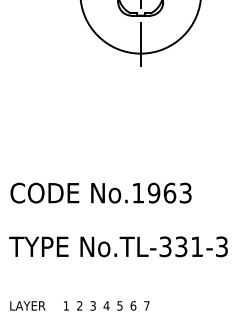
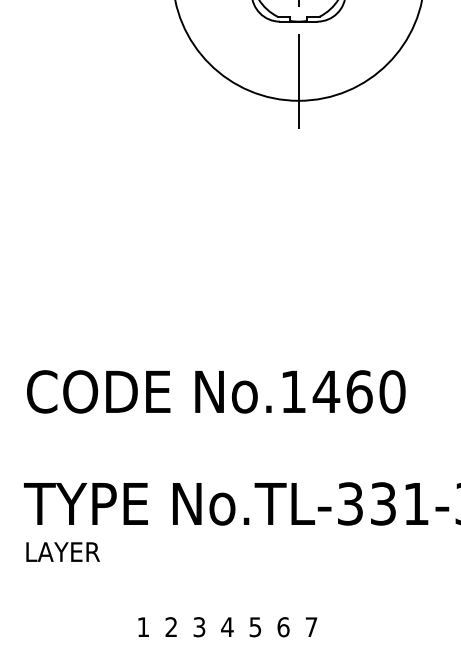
text: (169, 192) -> (358, 390), No.1963 -> No.1460
text: (27, 305) -> (62, 551), moved

